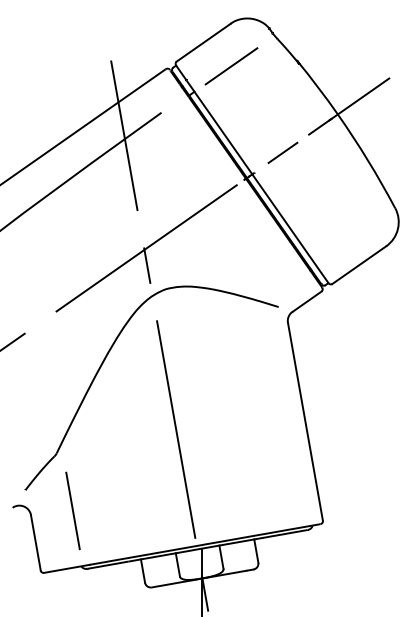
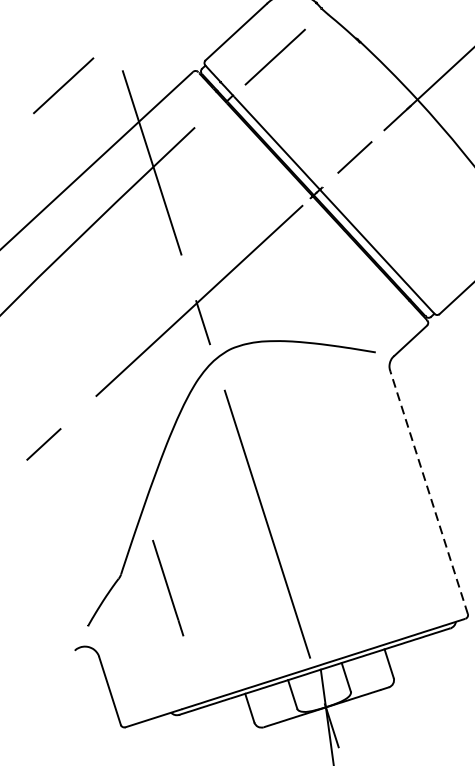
line: (63, 66) -> (63, 85), added
line: (305, 421) -> (429, 492), solid -> dashed
line: (72, 510) -> (167, 587), moved

